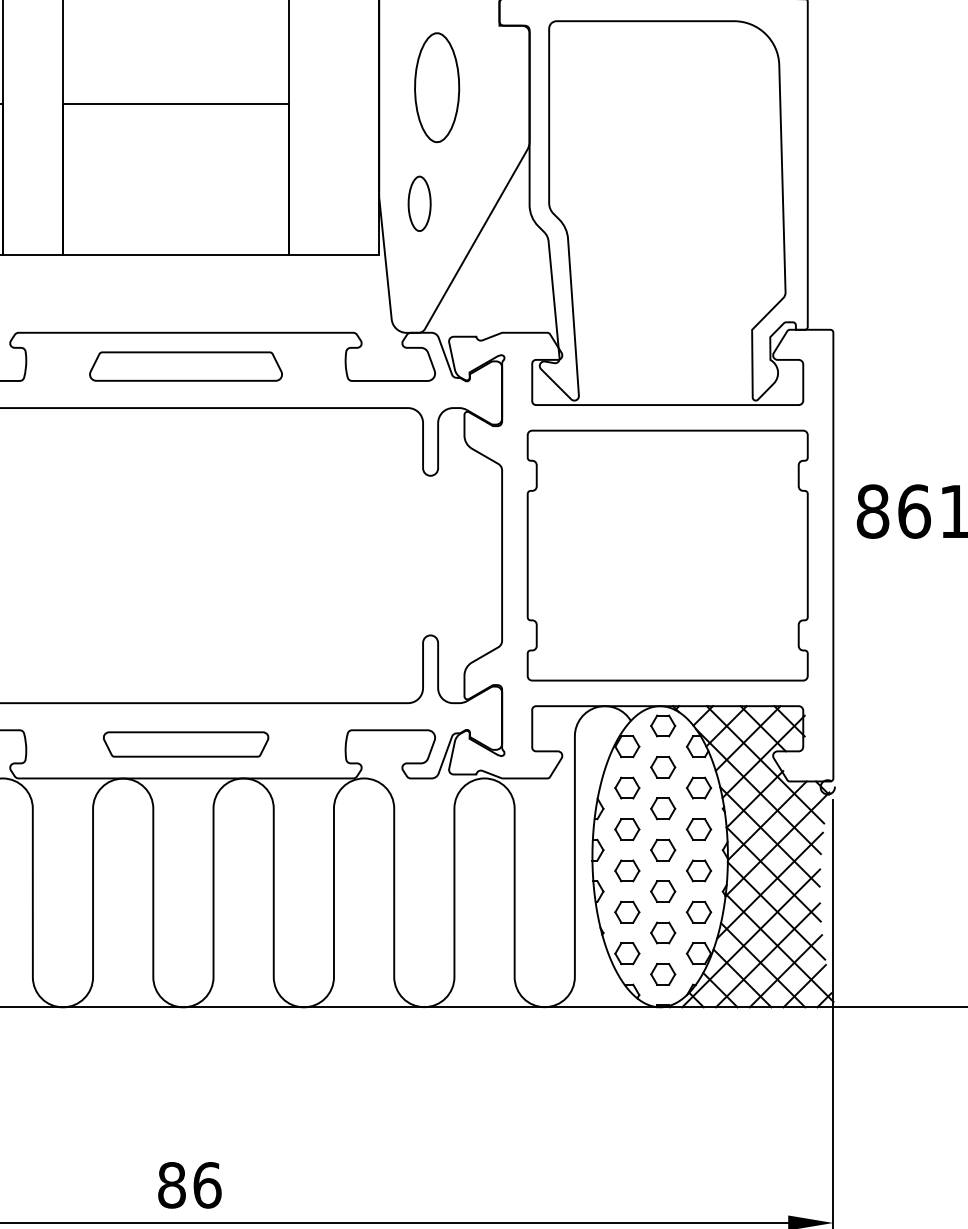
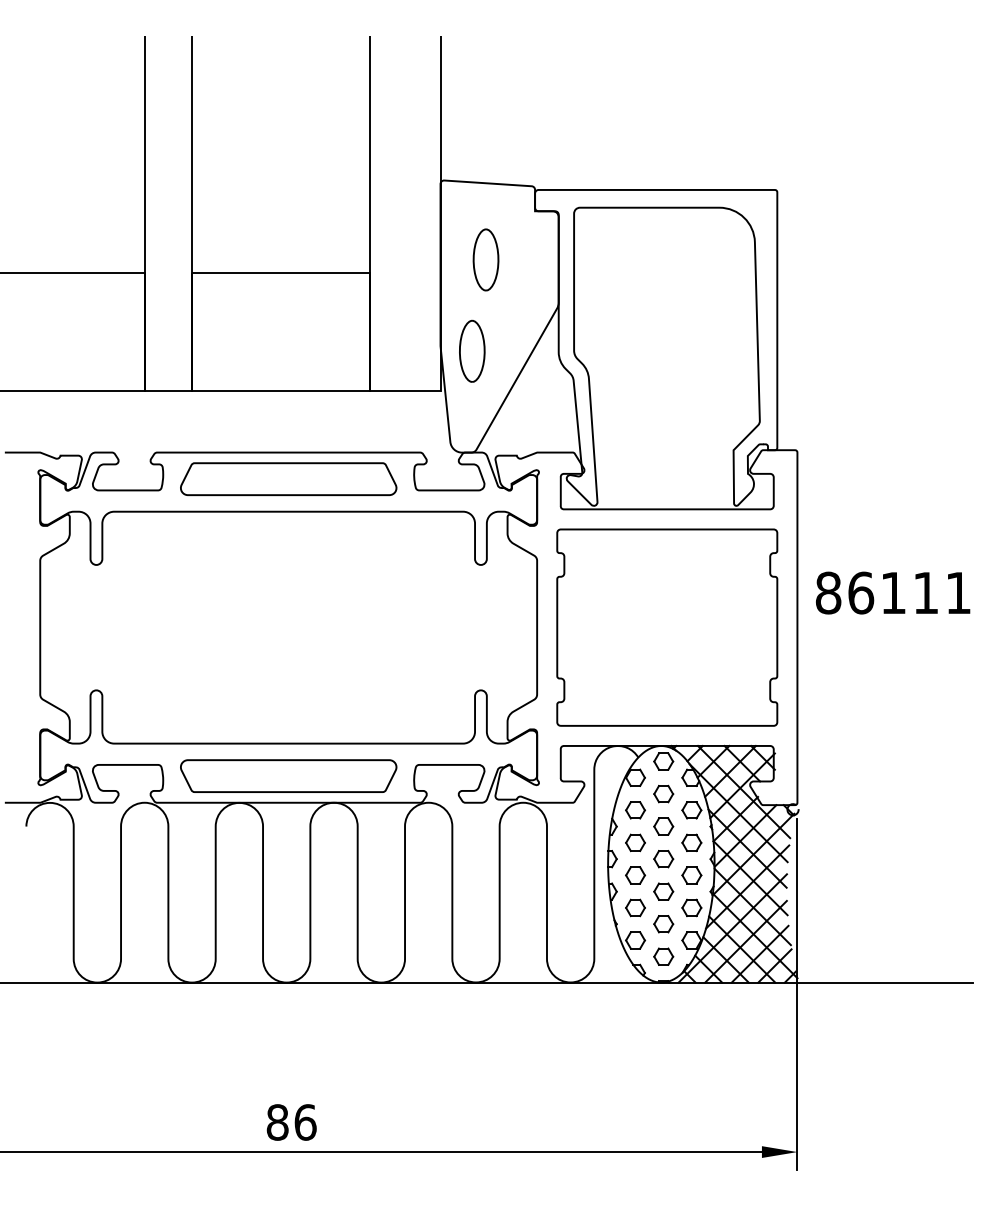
part: (436, 87) -> (485, 259), size x0.71
part: (419, 202) -> (472, 350), size x1.43
part: (185, 365) -> (288, 478), size x1.43
part: (185, 743) -> (288, 775), size x1.67

